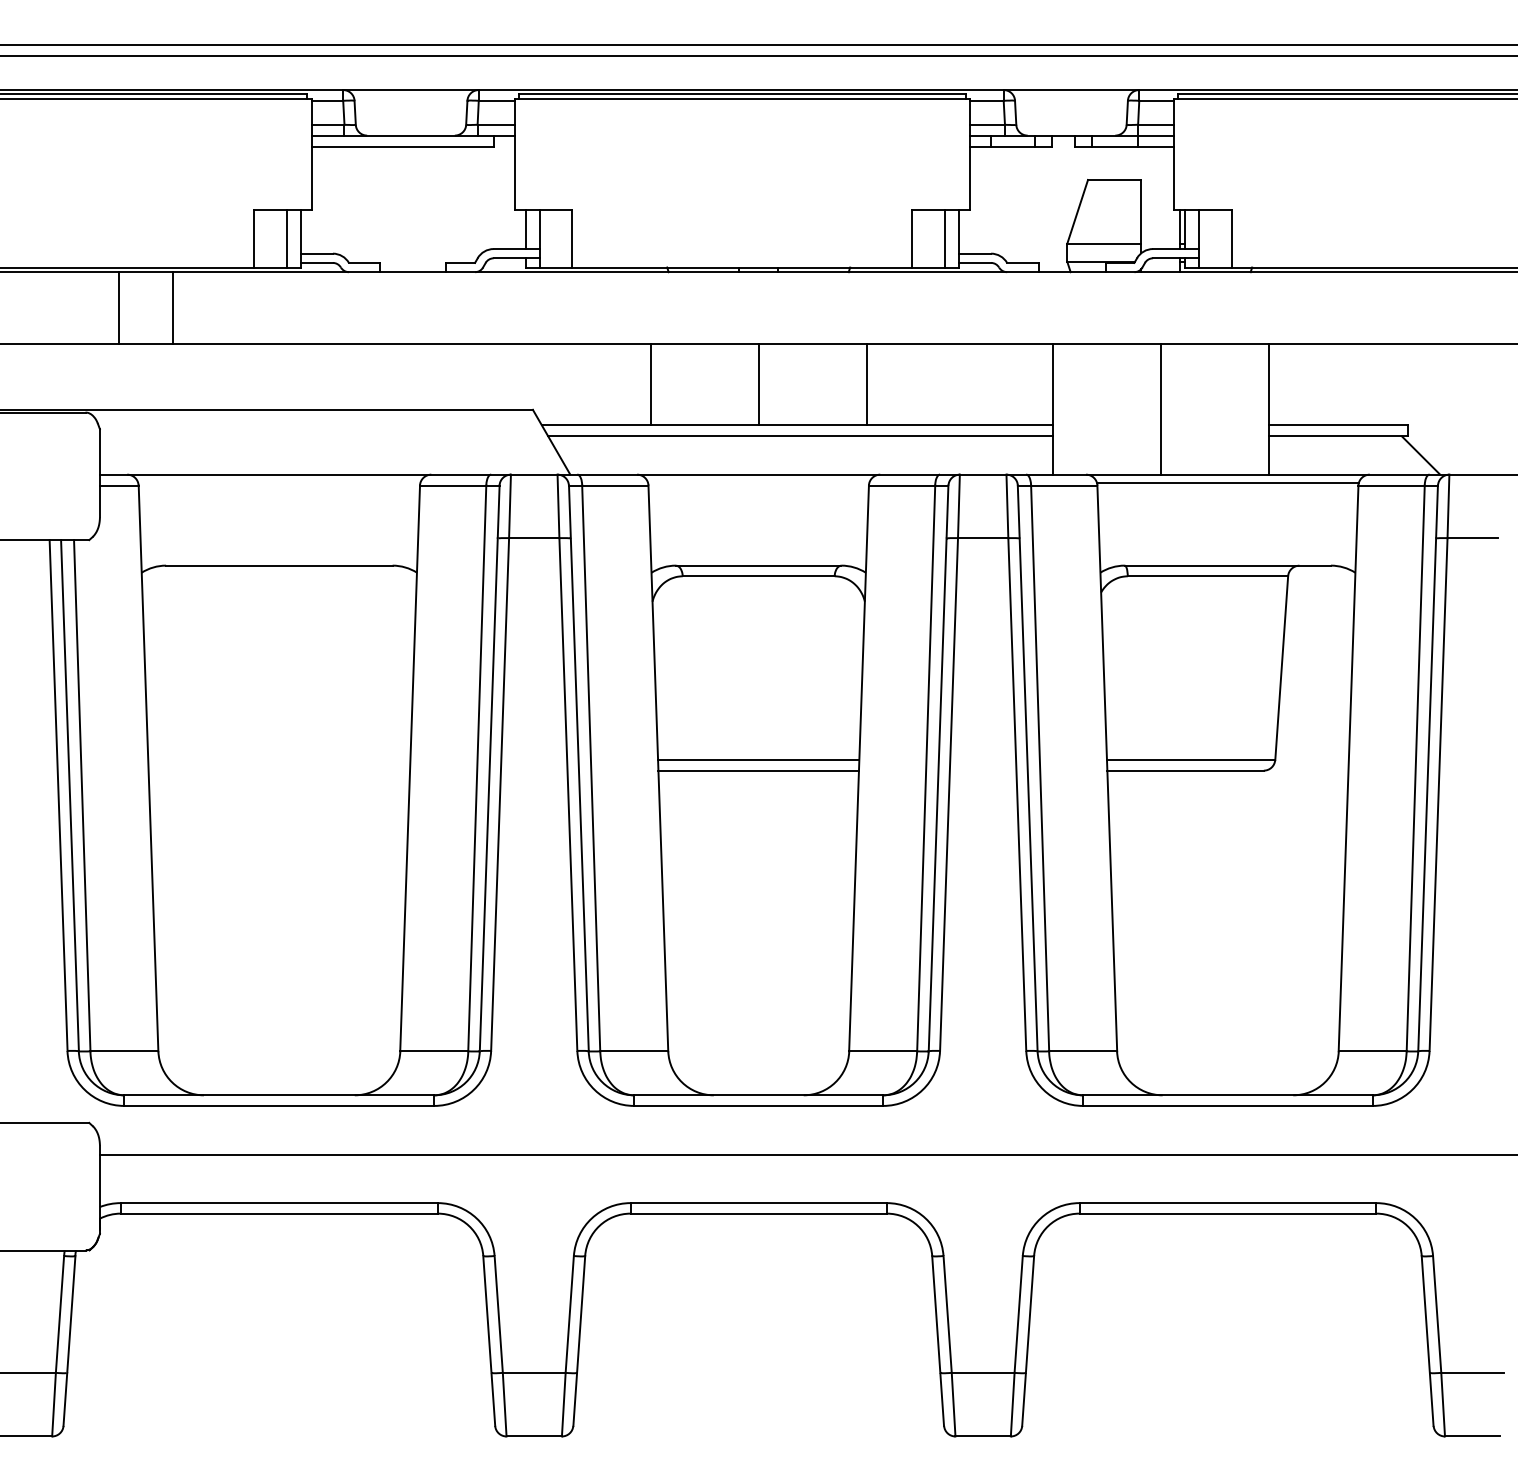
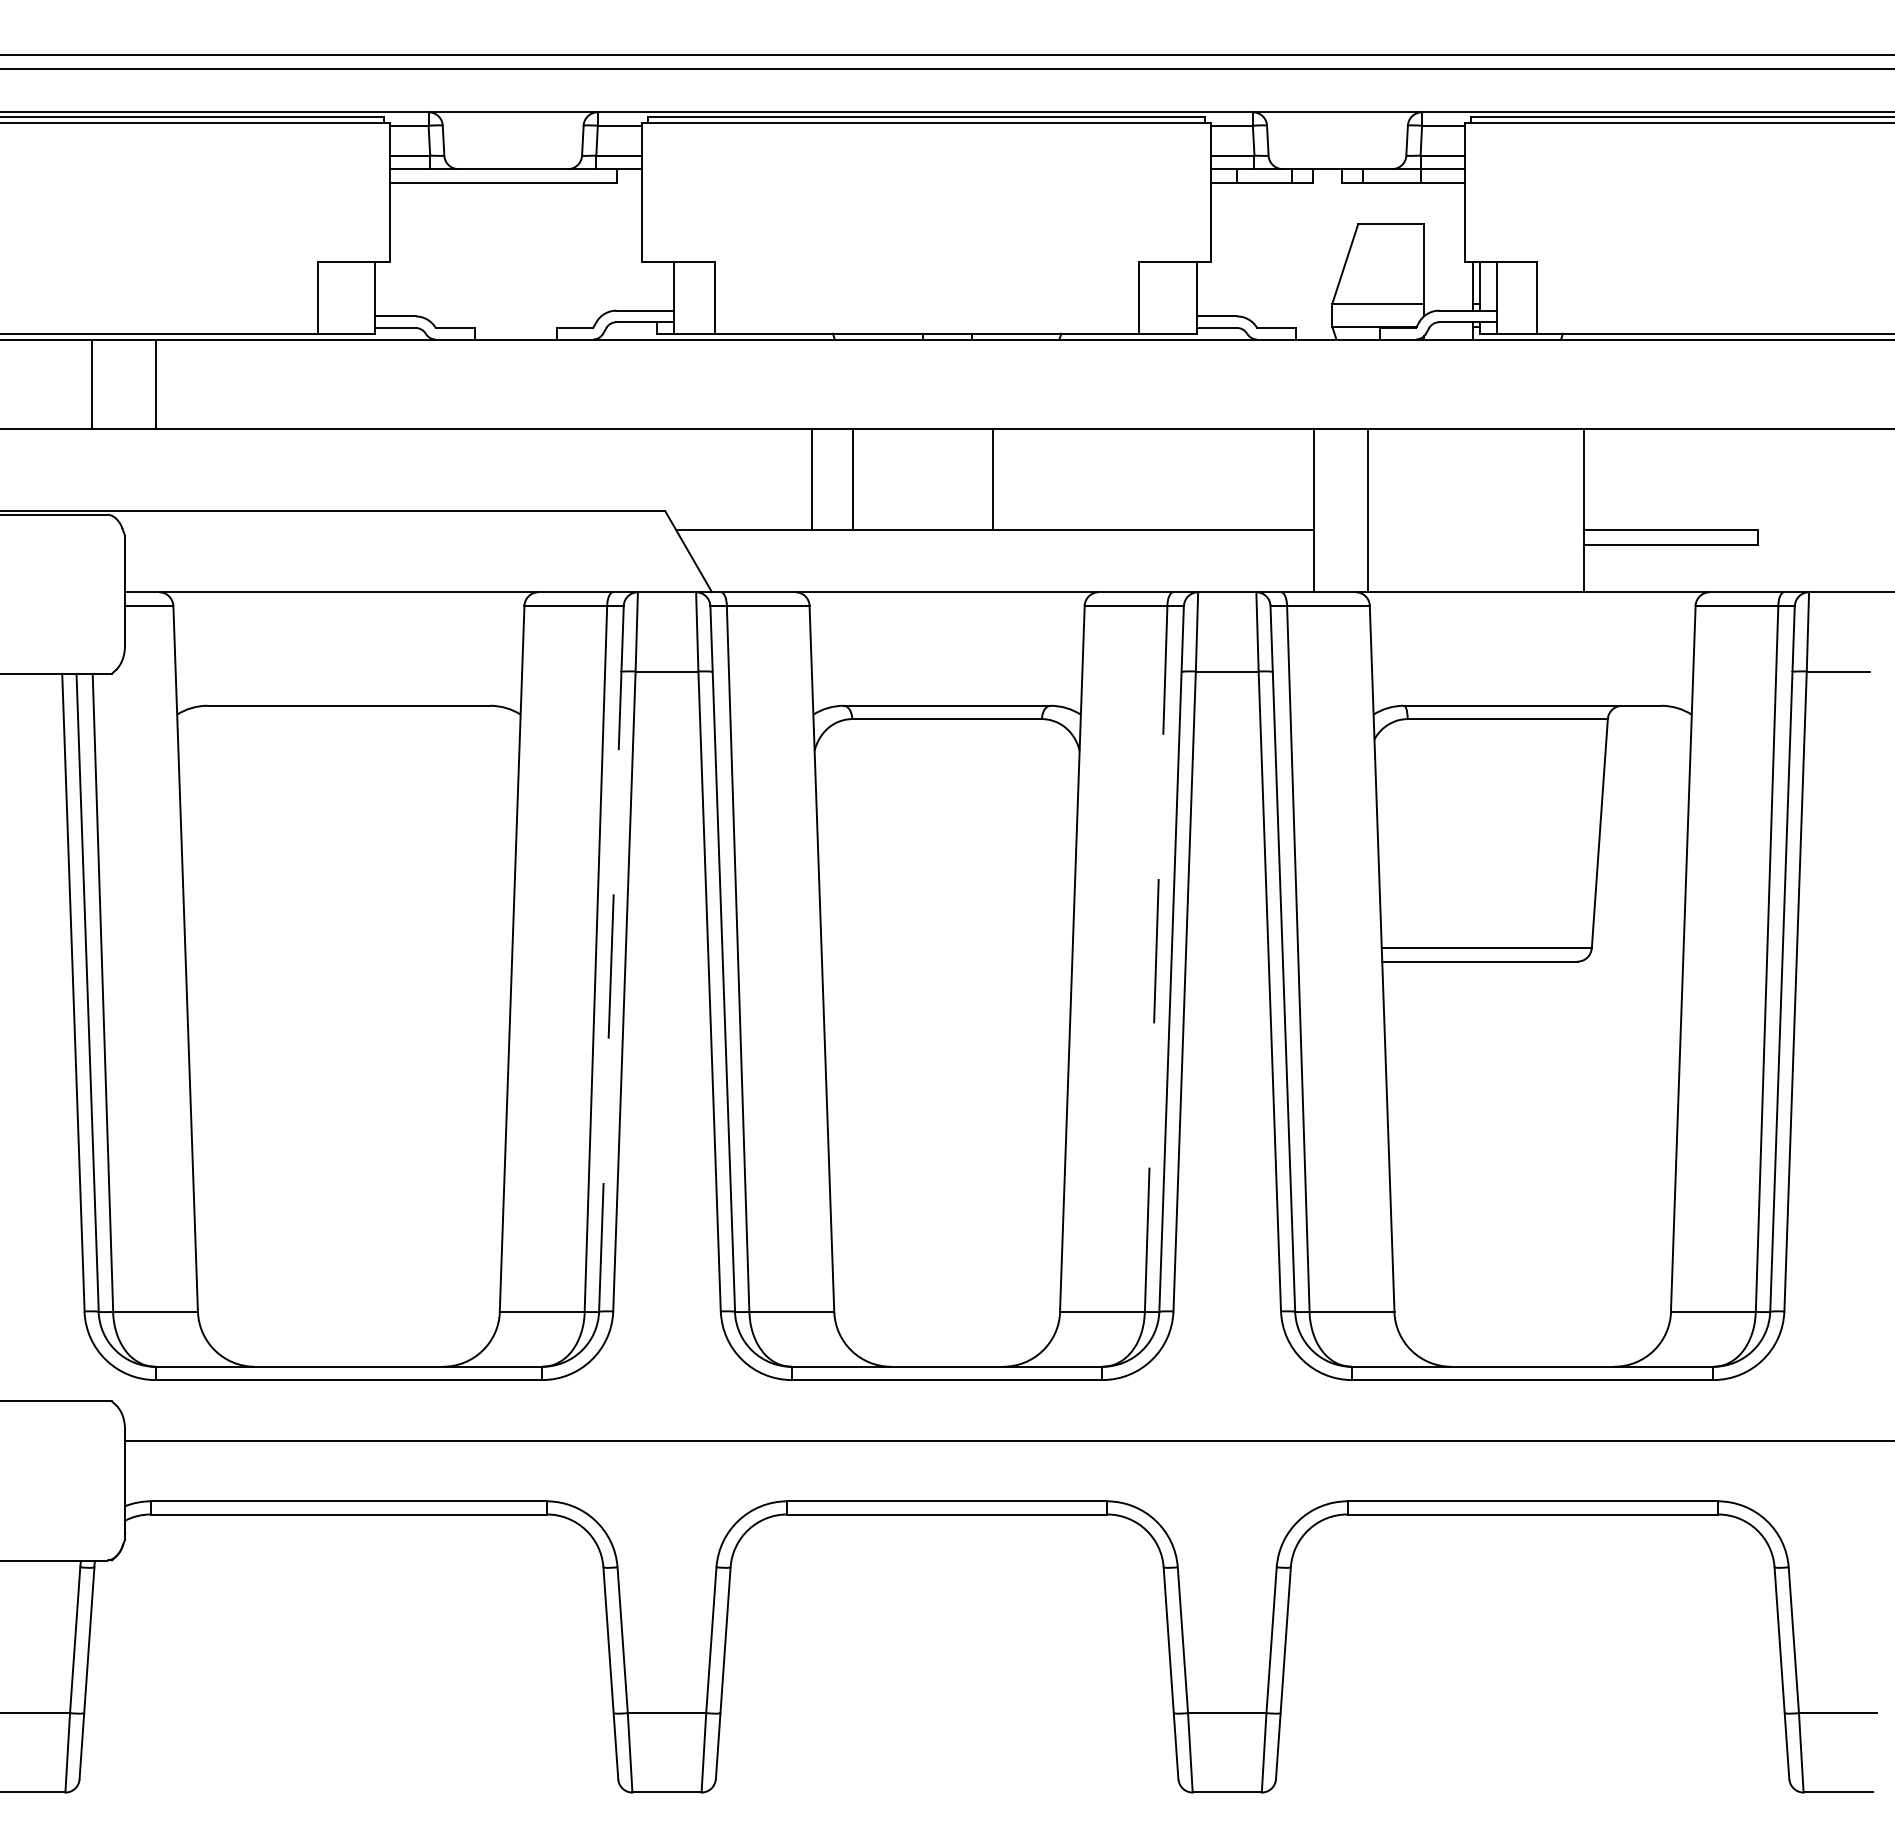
line: (525, 228) -> (656, 285), removed
line: (287, 238) -> (358, 297), removed
line: (944, 238) -> (1179, 297), removed
line: (118, 308) -> (92, 384), moved
line: (172, 308) -> (155, 384), moved
line: (759, 384) -> (853, 479), moved
line: (867, 384) -> (993, 479), moved
line: (1160, 409) -> (1367, 510), moved
line: (799, 436) -> (998, 544), removed
line: (1420, 455) -> (1773, 568), removed
line: (1227, 482) -> (1532, 602), removed
line: (758, 760) -> (946, 948), removed
line: (489, 768) -> (611, 959), solid -> dashed
line: (926, 768) -> (1156, 958), solid -> dashed
line: (758, 770) -> (946, 961), removed

